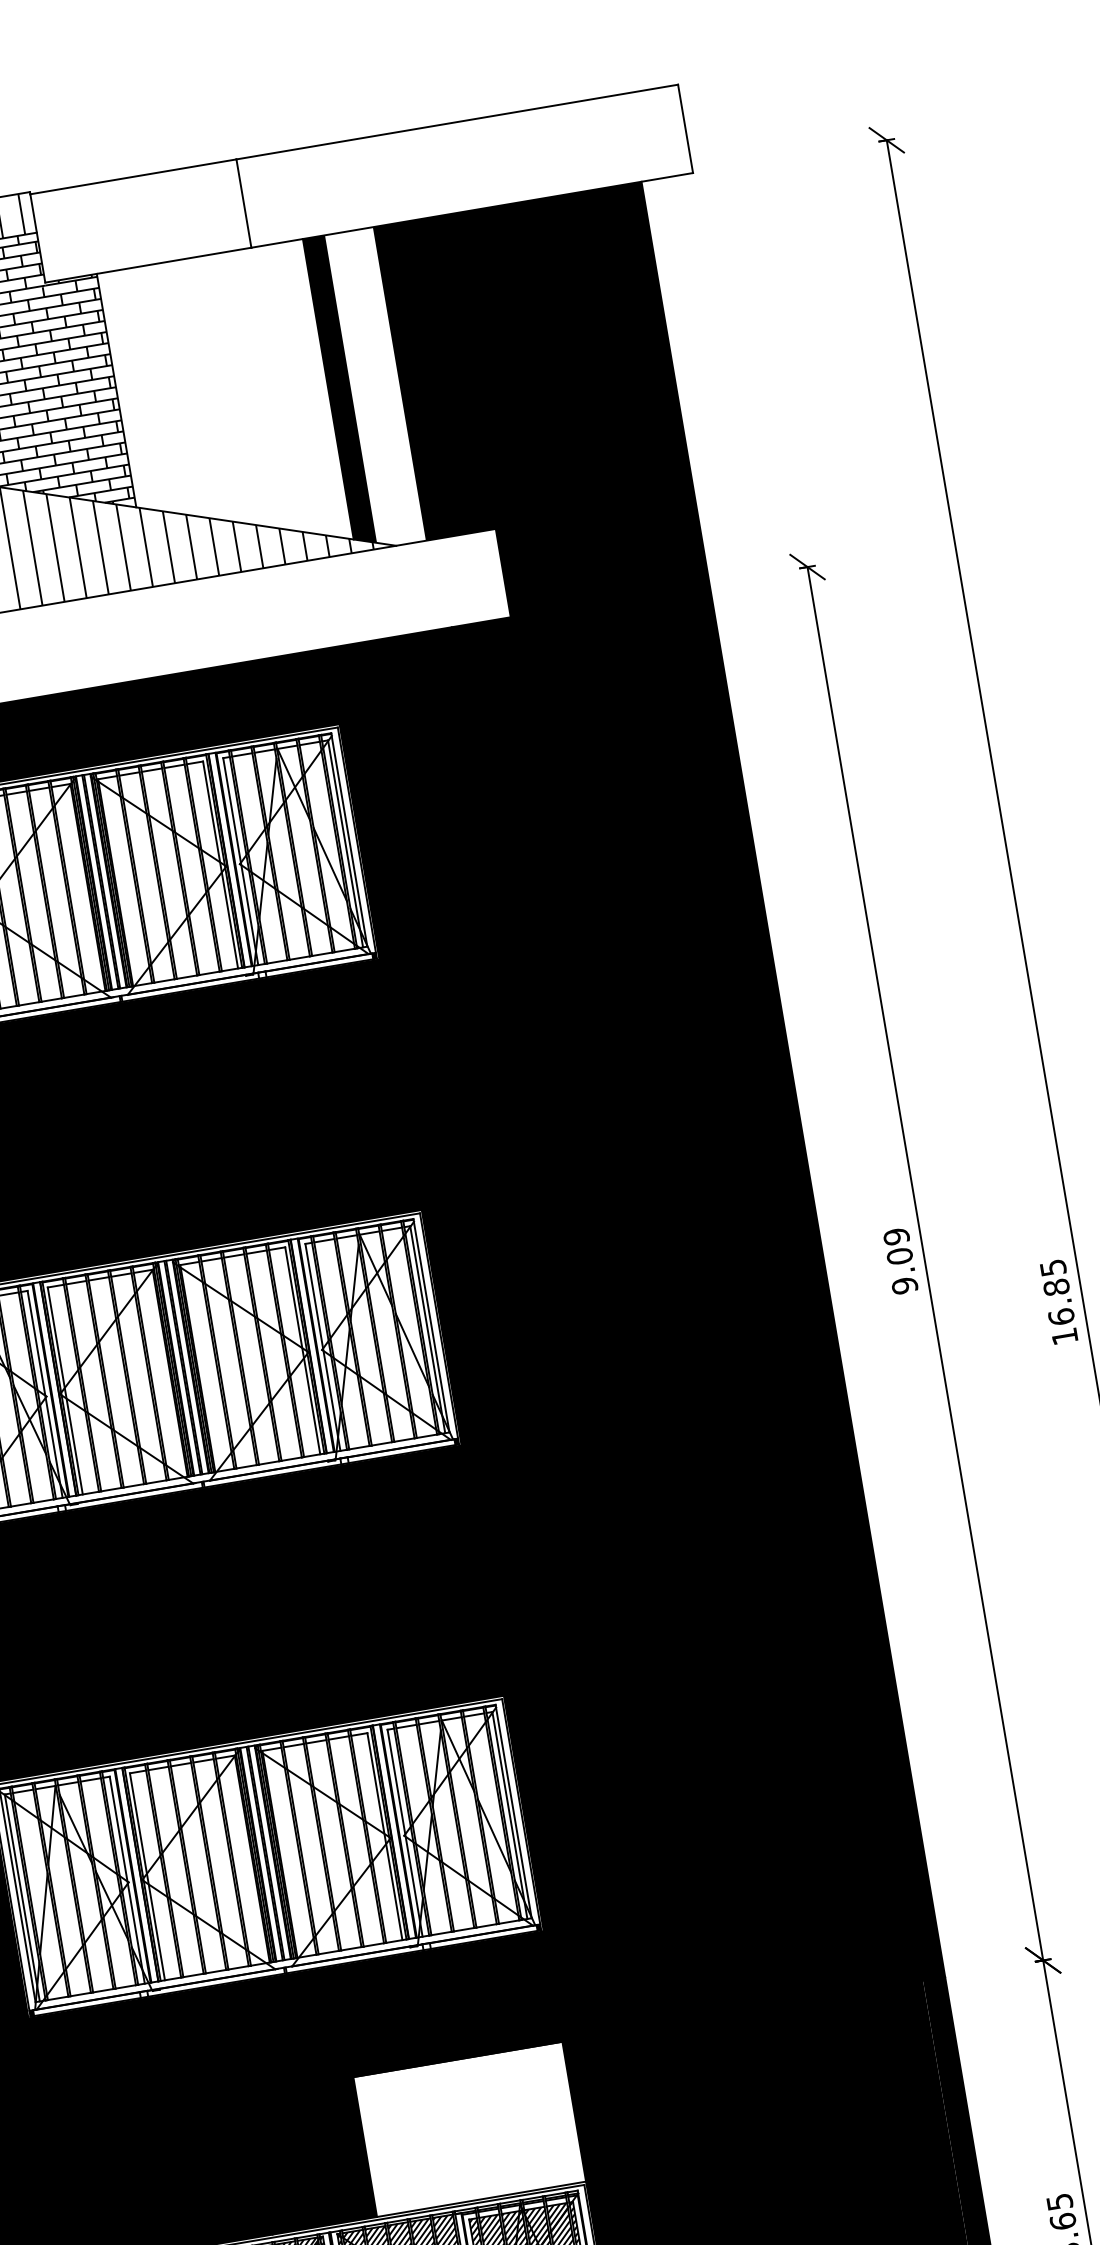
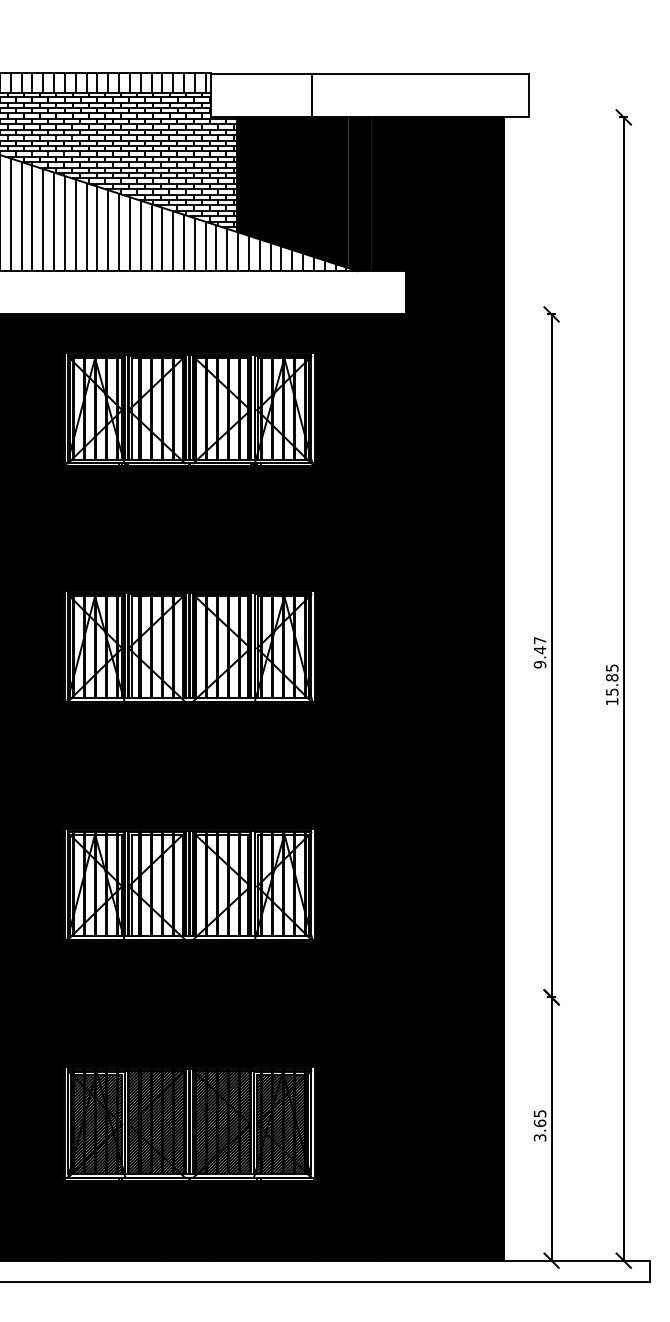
fill: (374, 388) -> (359, 194), added
fill: (223, 405) -> (286, 190), added
text: (897, 1246) -> (539, 645), 9.09 -> 9.47
text: (1061, 1315) -> (612, 691), 16.85 -> 15.85
fill: (469, 2129) -> (264, 1031), added

